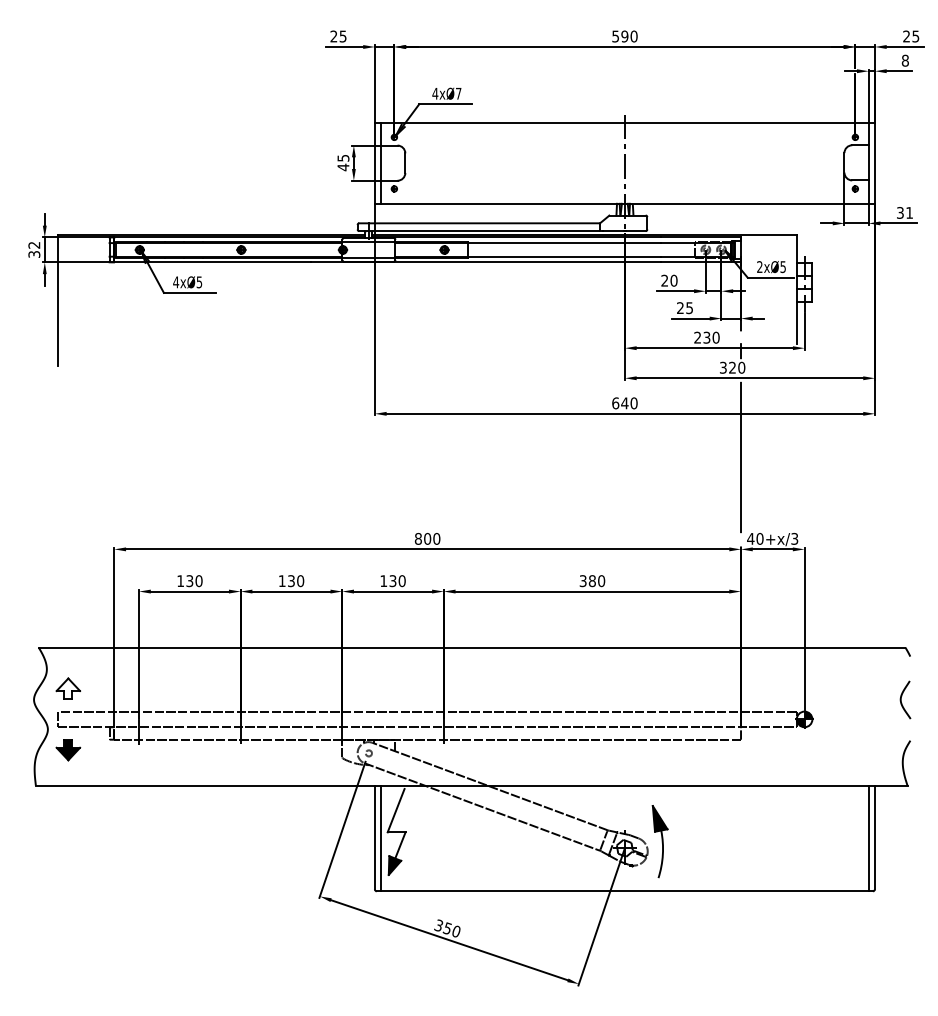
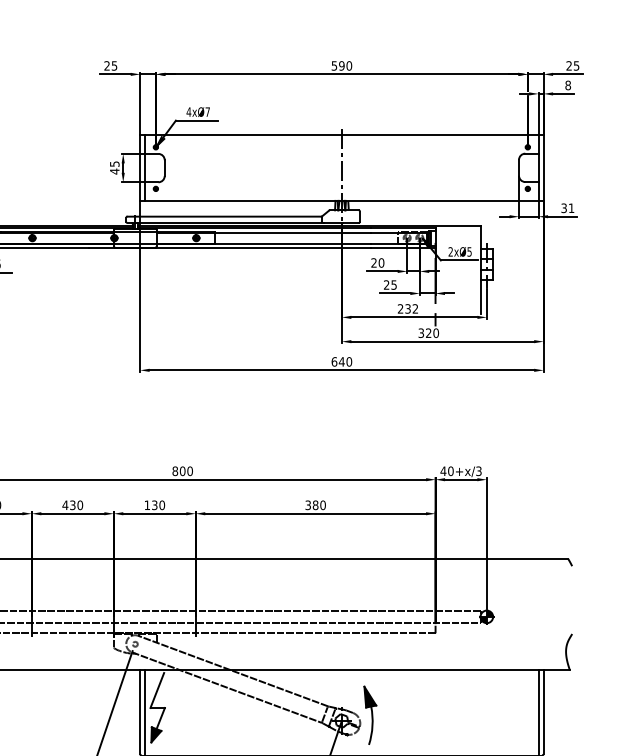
text: (715, 337) -> (414, 308), 230 -> 232
line: (740, 457) -> (435, 405), removed
text: (281, 580) -> (64, 504), 130 -> 430
curve: (901, 699) -> (565, 600), removed

